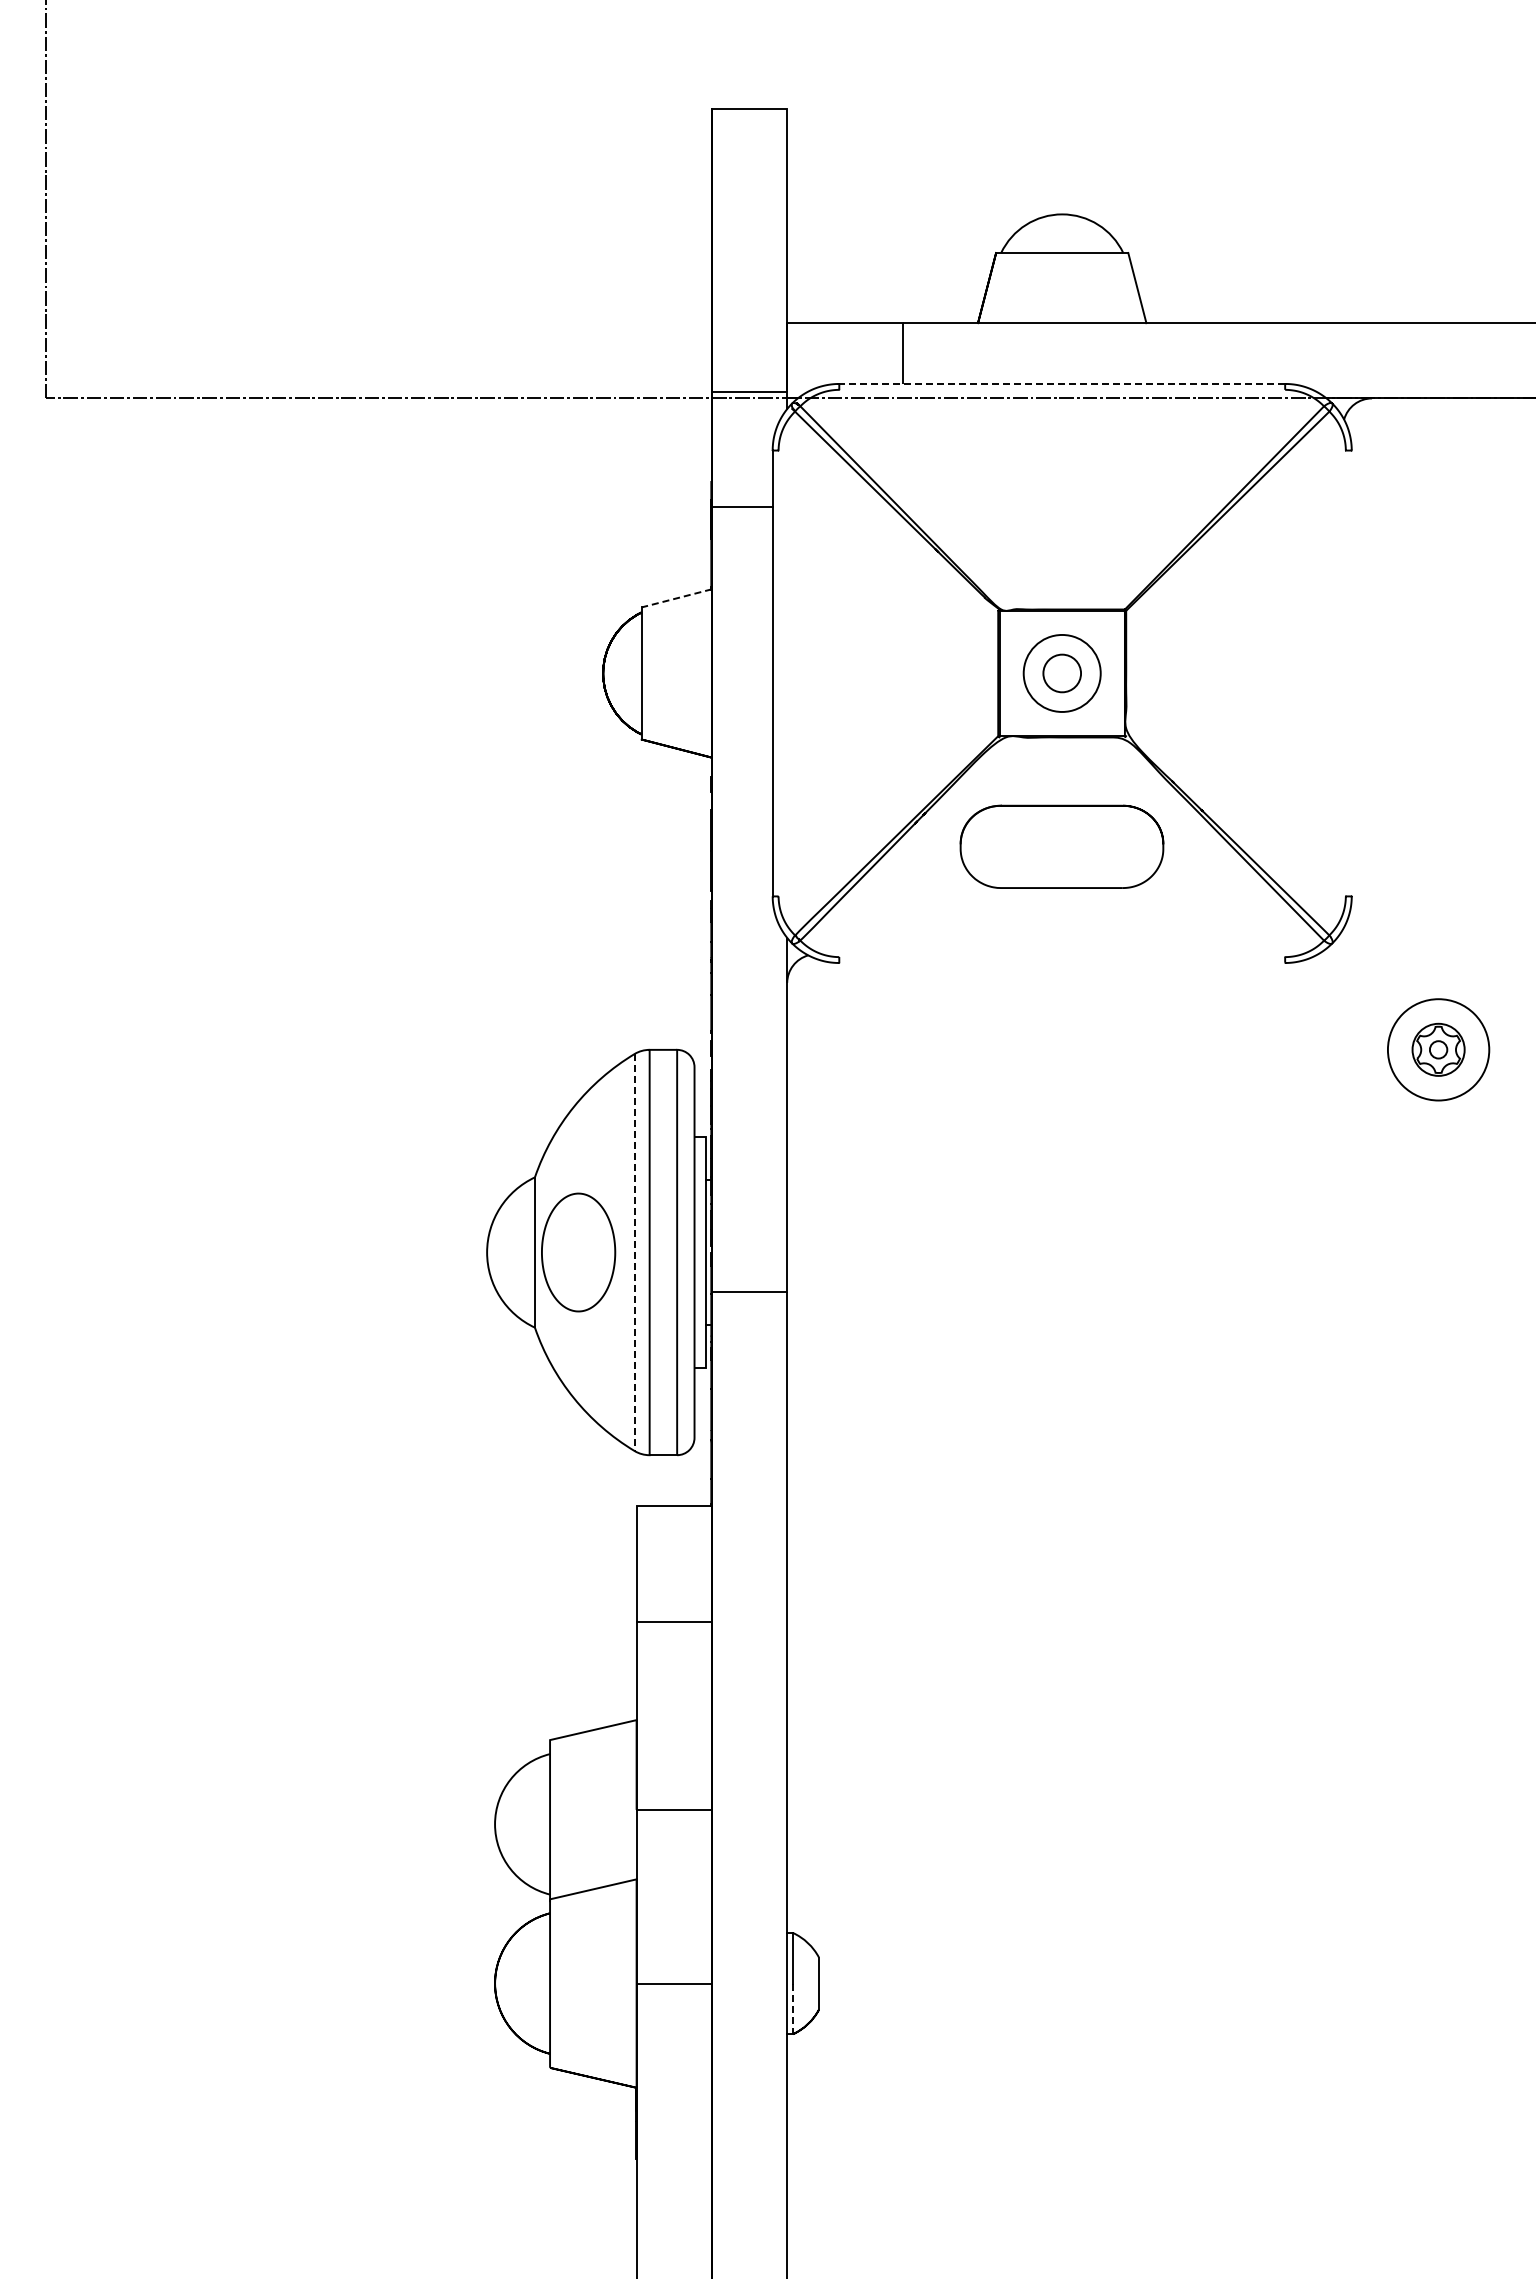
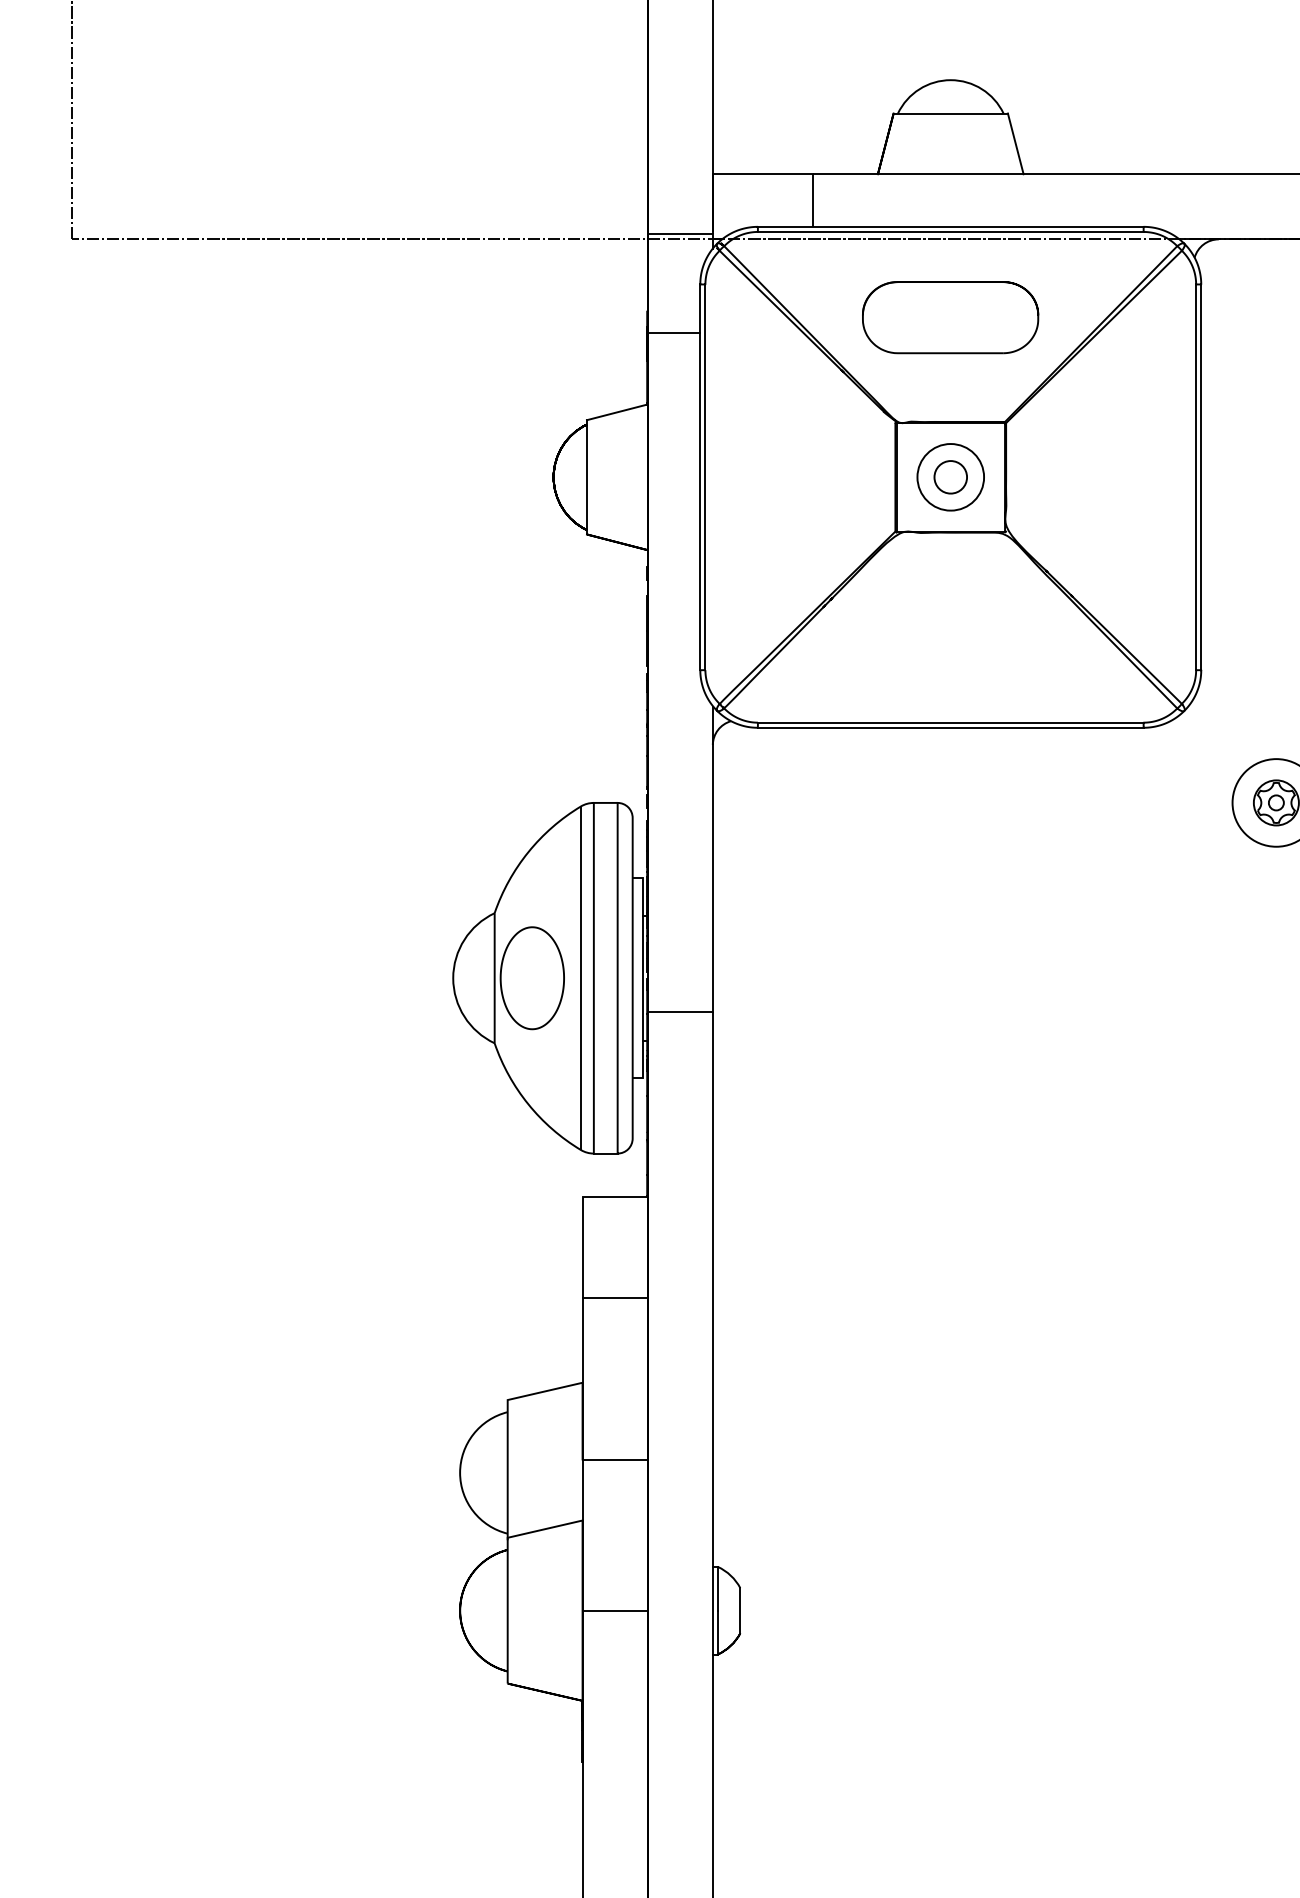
line: (1062, 383) -> (951, 226), dashed -> solid
line: (1062, 389) -> (951, 231), added
line: (676, 598) -> (617, 412), dashed -> solid
line: (778, 673) -> (705, 477), added
line: (1345, 673) -> (1195, 477), added
line: (1351, 673) -> (1201, 477), added
part: (1061, 846) -> (950, 317), moved
line: (1062, 957) -> (951, 723), added
line: (1062, 963) -> (951, 728), added
line: (634, 1252) -> (580, 978), dashed -> solid
line: (792, 2009) -> (717, 1633), dashed -> solid

